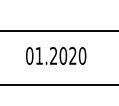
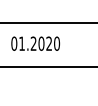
text: (55, 55) -> (35, 43), moved

